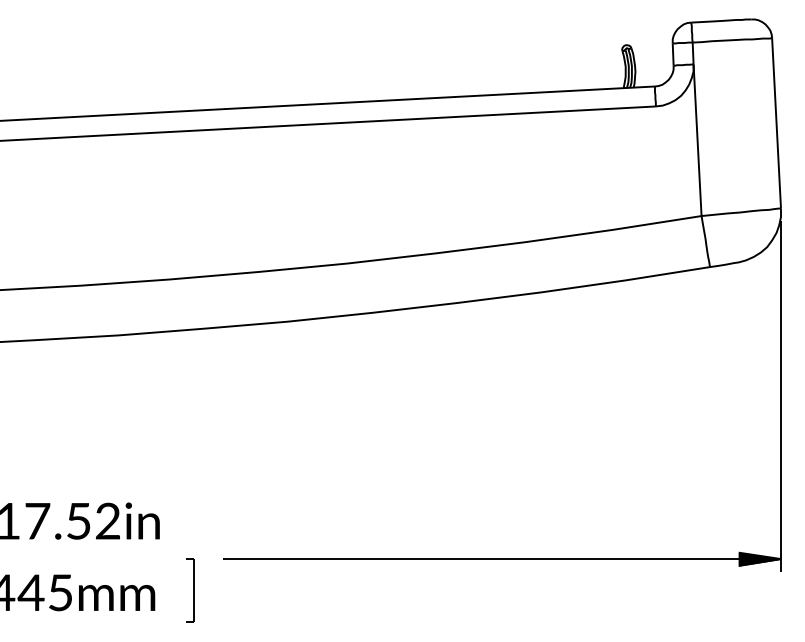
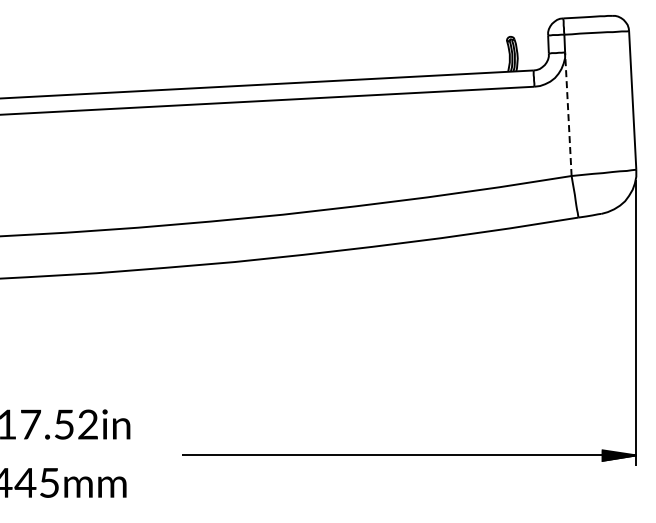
line: (697, 140) -> (568, 114), solid -> dashed
part: (189, 589) -> (154, 480), removed

